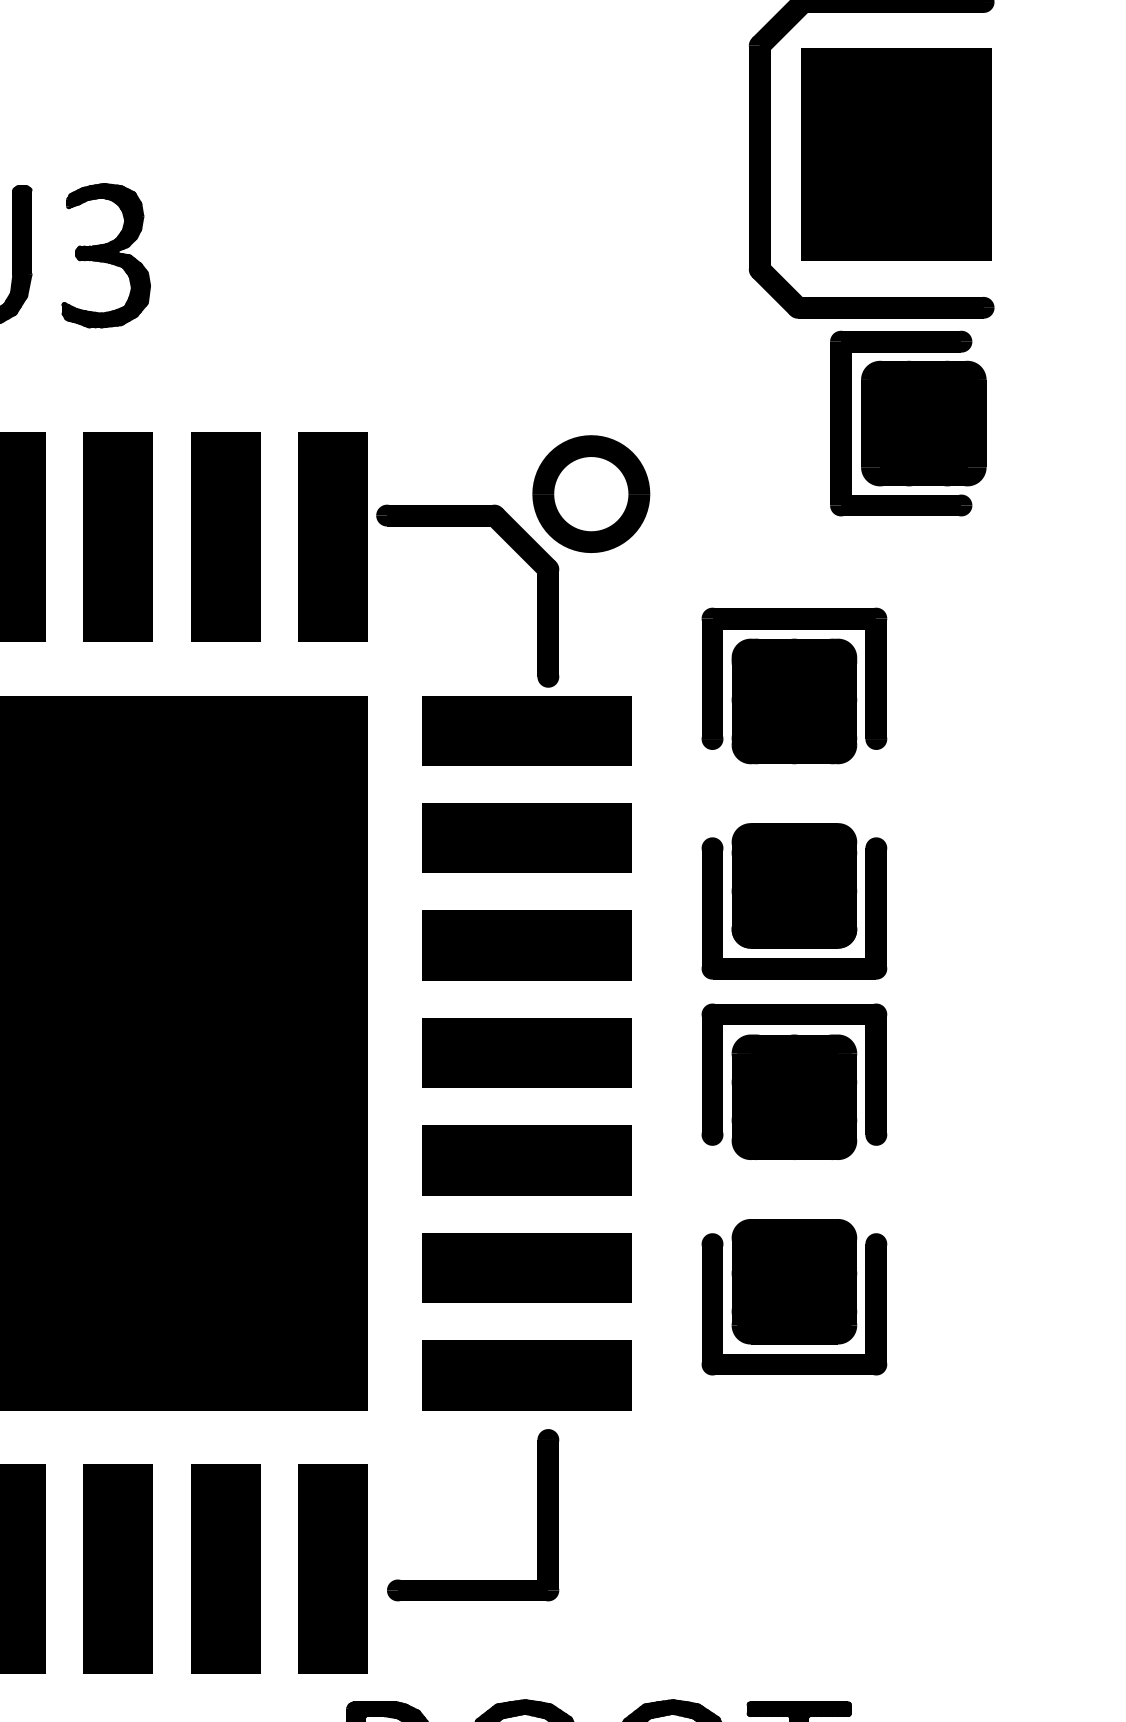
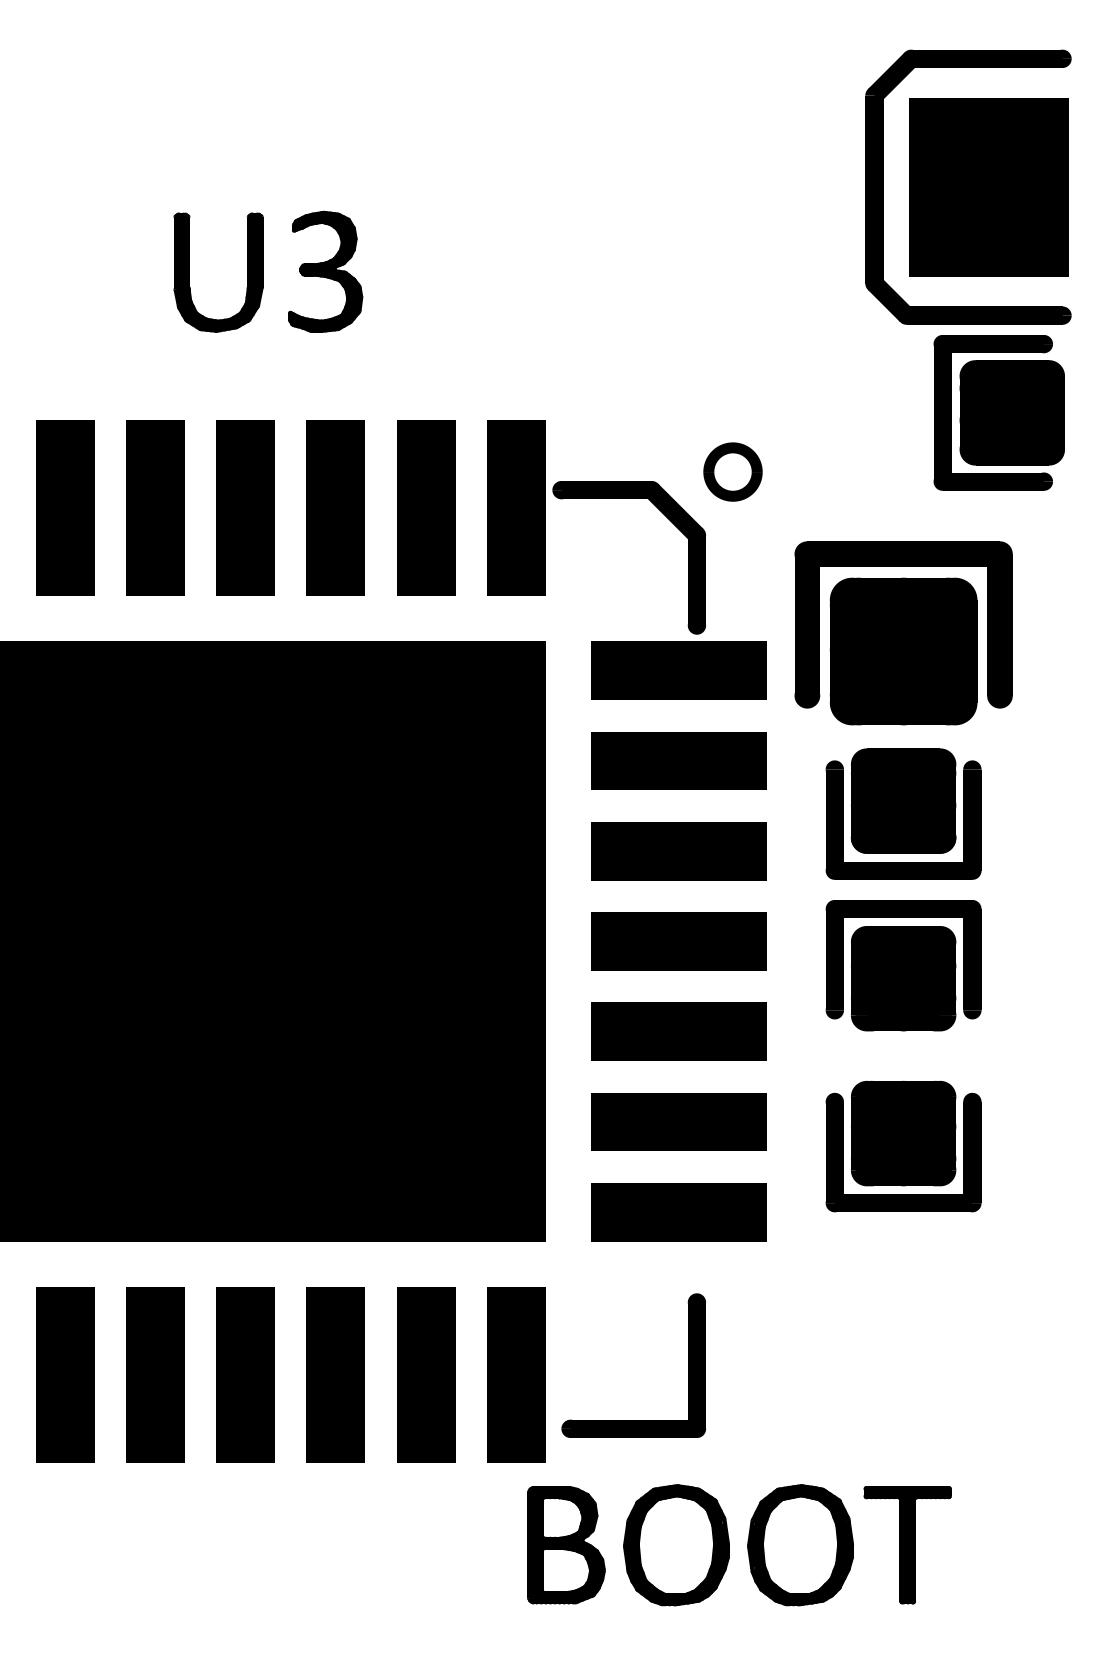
part: (590, 493) -> (732, 471), size x0.6
part: (794, 685) -> (903, 632), size x1.4
part: (538, 1515) -> (688, 1365), moved

